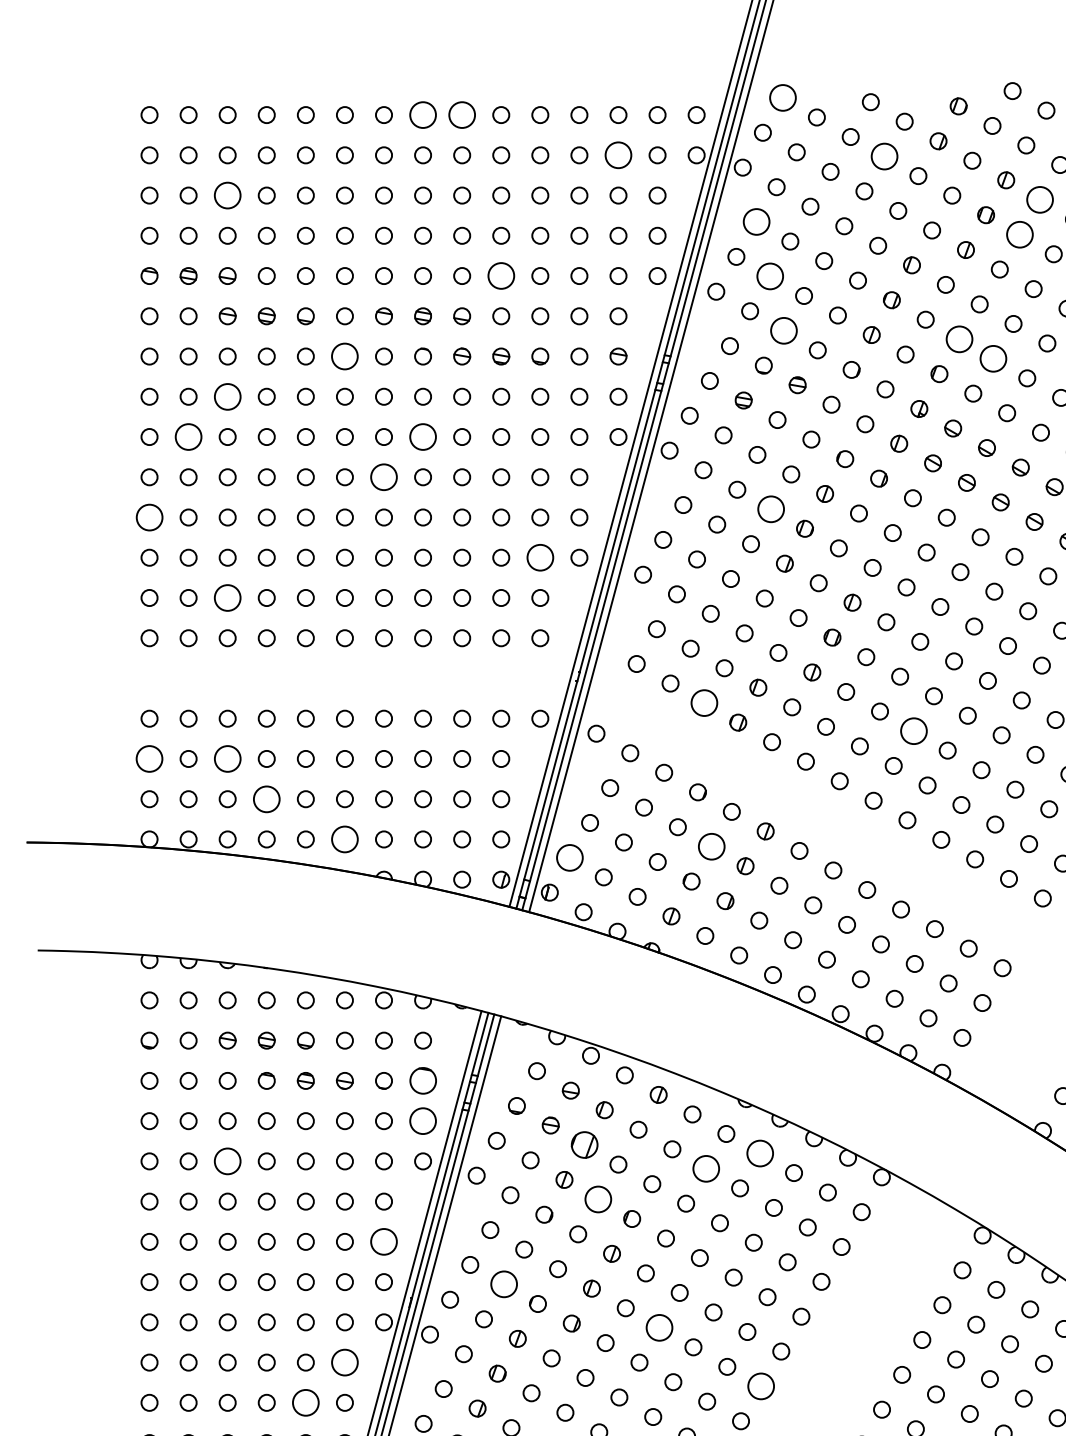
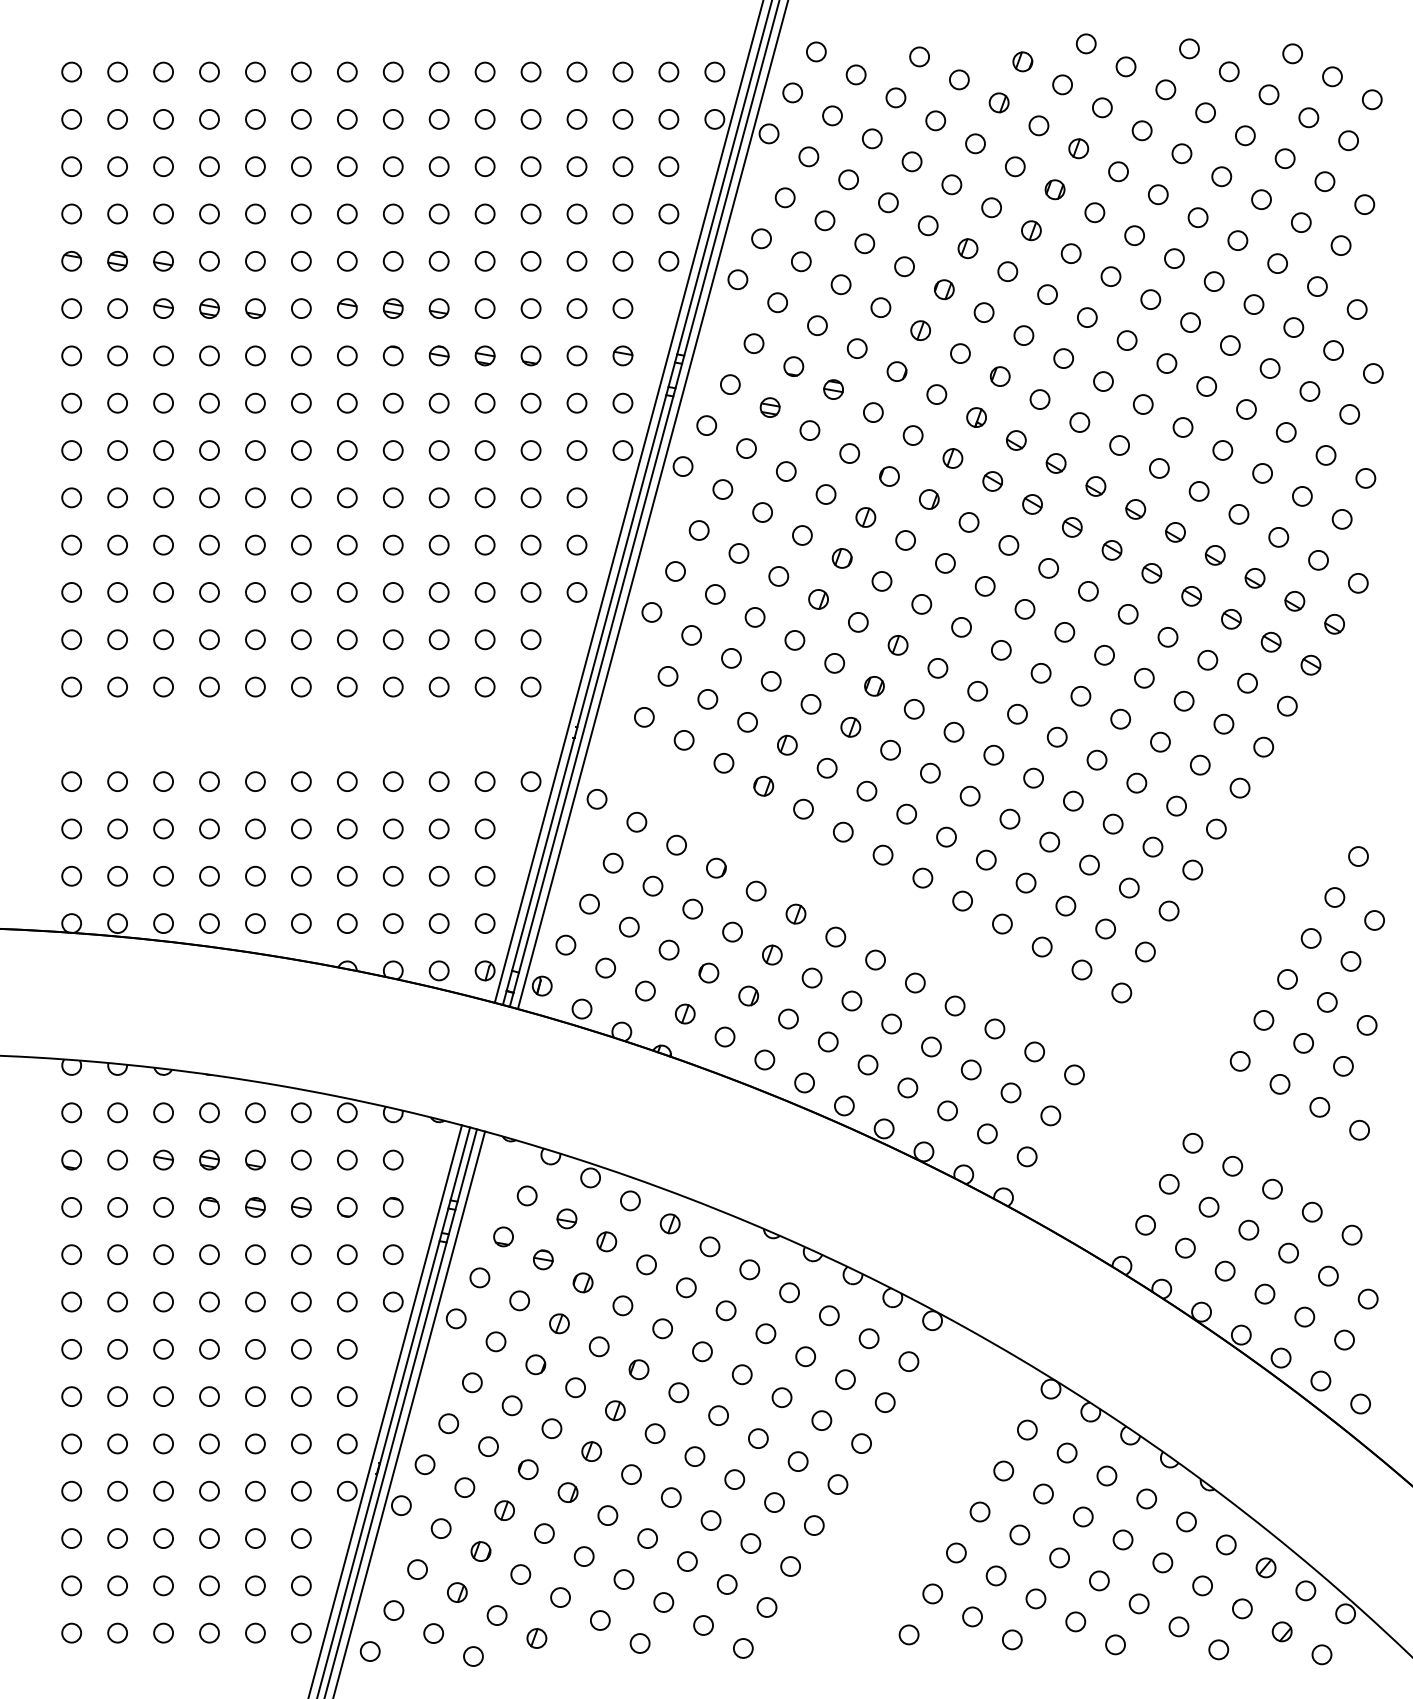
circle: (783, 97) -> (816, 51), size x0.62
circle: (422, 114) -> (392, 71), size x0.62
circle: (461, 114) -> (438, 71), size x0.62
circle: (618, 155) -> (622, 119), size x0.62
circle: (884, 156) -> (935, 120), size x0.62
circle: (227, 195) -> (163, 166), size x0.62
circle: (1040, 199) -> (1118, 171), size x0.62
circle: (755, 221) -> (784, 197), size x0.62
circle: (1019, 234) -> (1094, 212), size x0.62
circle: (500, 276) -> (484, 261), size x0.62
circle: (769, 276) -> (800, 261), size x0.62
circle: (783, 330) -> (817, 325), size x0.62
circle: (959, 339) -> (1023, 335), size x0.62
circle: (345, 356) -> (301, 355), size x0.62
circle: (993, 358) -> (1063, 358), size x0.62
circle: (227, 396) -> (163, 402), size x0.62
circle: (188, 437) -> (117, 450), size x0.62
circle: (422, 437) -> (392, 450), size x0.62
circle: (383, 476) -> (346, 497), size x0.62
circle: (771, 509) -> (802, 535), size x0.62
circle: (149, 516) -> (71, 544), size x0.62
circle: (539, 557) -> (530, 592), size x0.62
circle: (227, 597) -> (163, 639), size x0.62
circle: (704, 702) -> (723, 762), size x0.62
circle: (913, 730) -> (969, 795), size x0.62
circle: (149, 758) -> (71, 828), size x0.62
circle: (227, 758) -> (163, 828), size x0.62
circle: (266, 798) -> (209, 875), size x0.62
circle: (344, 839) -> (300, 923), size x0.62
circle: (711, 846) -> (732, 931), size x0.62
circle: (569, 857) -> (565, 944), size x0.62
part: (422, 1080) -> (392, 1207), size x0.62
circle: (422, 1120) -> (392, 1254), size x0.62
part: (584, 1144) -> (582, 1282), size x0.62
circle: (760, 1153) -> (789, 1292), size x0.62
circle: (227, 1160) -> (163, 1301), size x0.62
circle: (705, 1168) -> (725, 1310), size x0.62
circle: (597, 1199) -> (598, 1346), size x0.62
circle: (383, 1241) -> (346, 1396), size x0.62
circle: (504, 1284) -> (488, 1446), size x0.62
circle: (659, 1327) -> (671, 1497), size x0.62
circle: (344, 1362) -> (300, 1538), size x0.62
circle: (761, 1386) -> (790, 1566), size x0.62
circle: (305, 1402) -> (255, 1585), size x0.62

